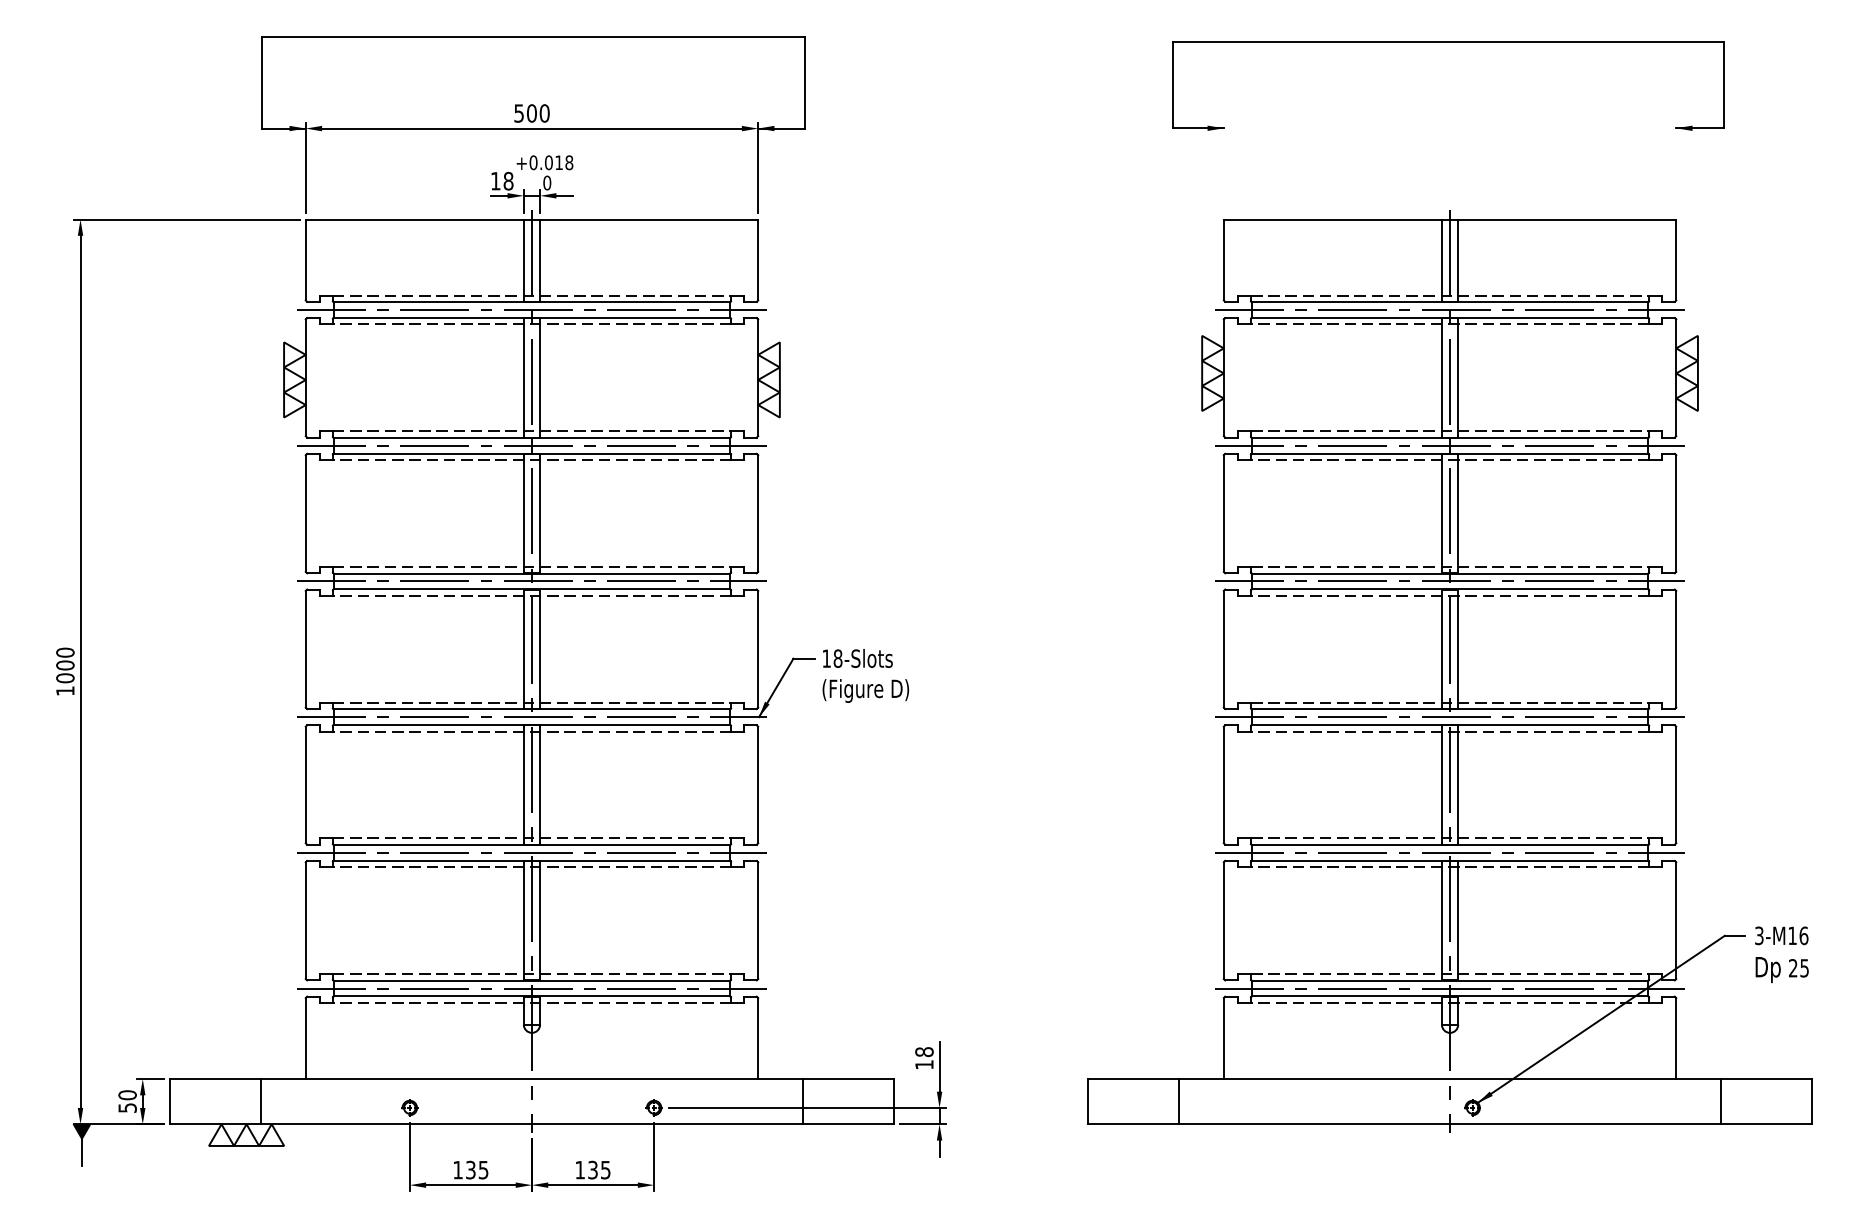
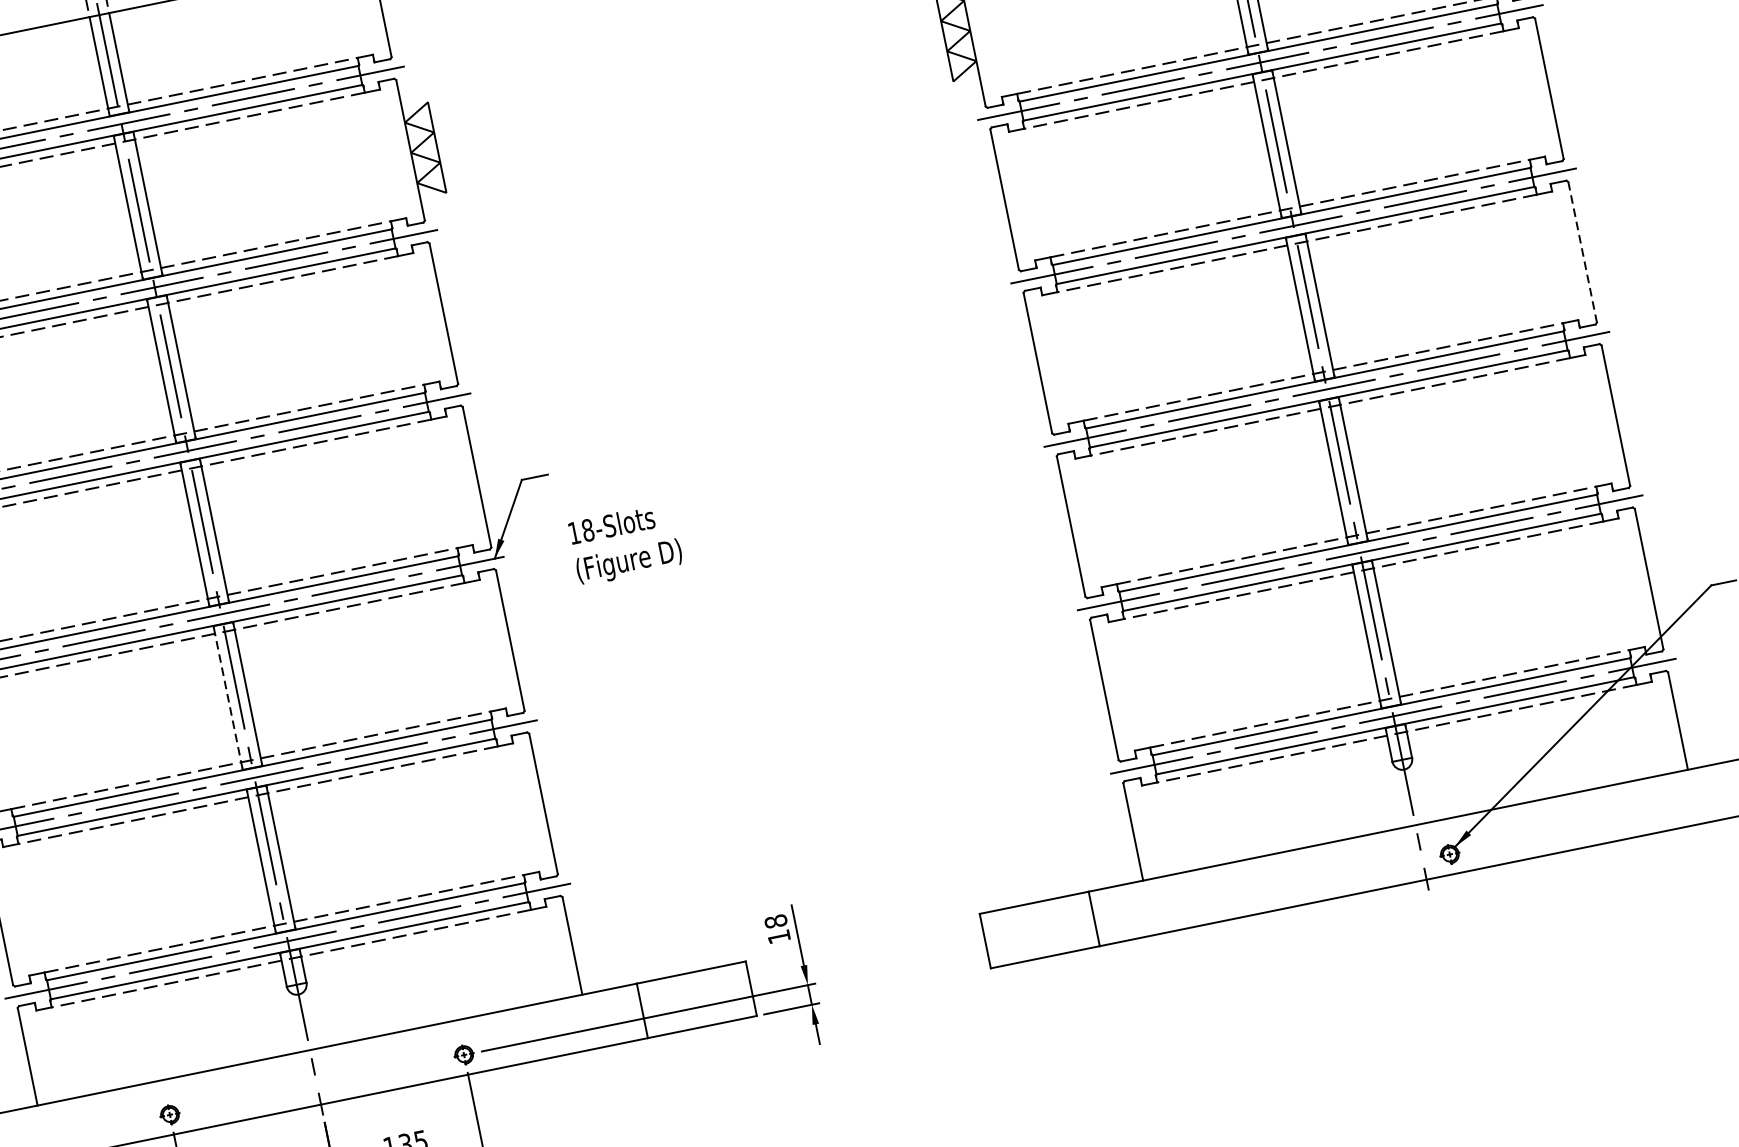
line: (1676, 649) -> (1583, 252), solid -> dashed
text: (865, 675) -> (625, 543), moved
line: (523, 785) -> (227, 698), solid -> dashed

